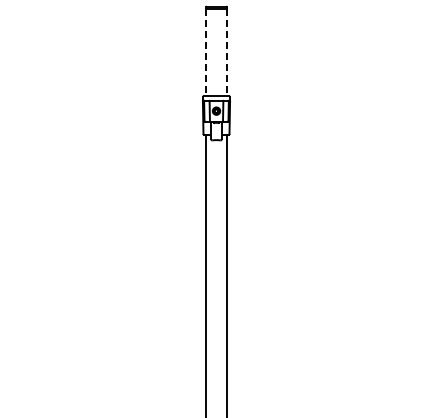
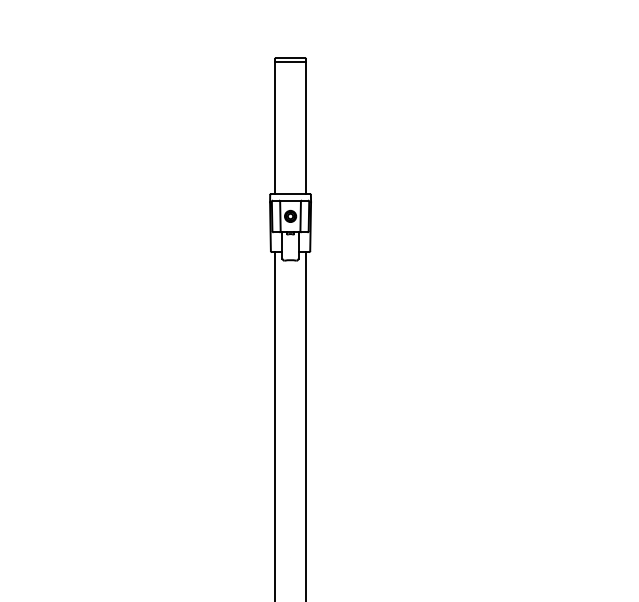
line: (206, 52) -> (275, 127), dashed -> solid
line: (226, 52) -> (305, 127), dashed -> solid

